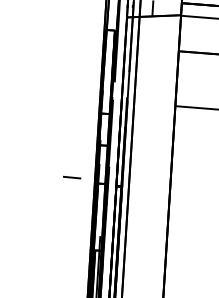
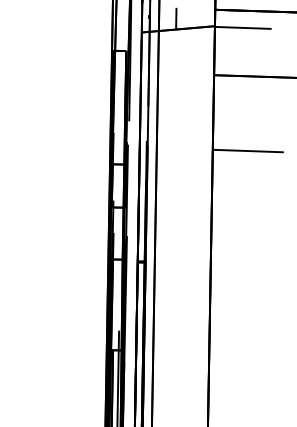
line: (71, 177) -> (76, 252), removed

